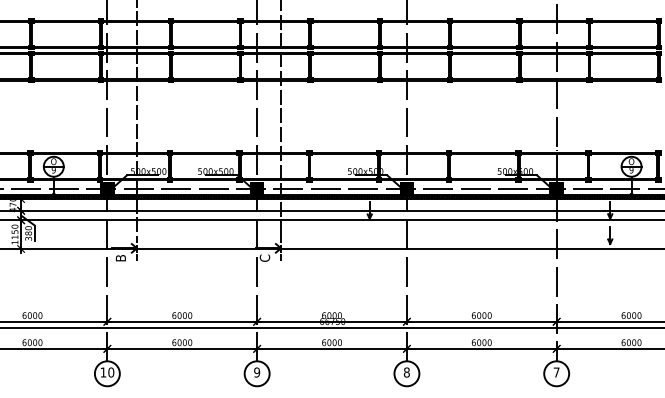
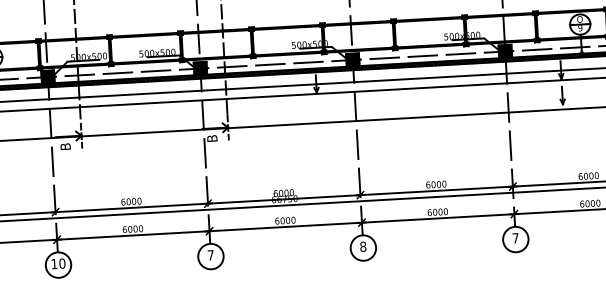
text: (264, 257) -> (211, 137), C -> B
text: (257, 372) -> (211, 255), 9 -> 7

